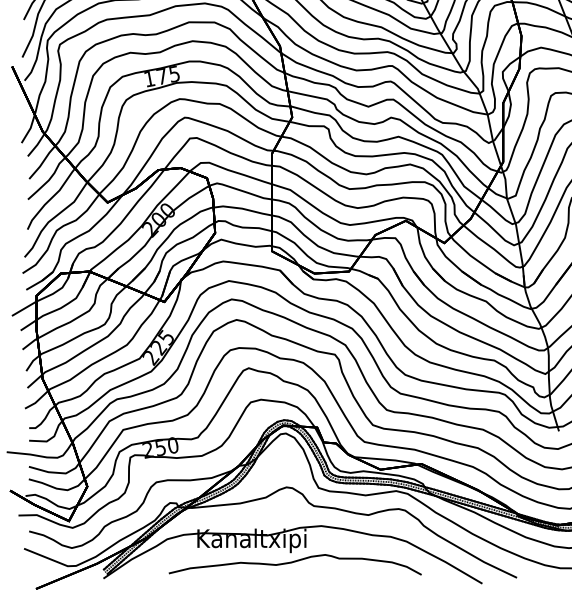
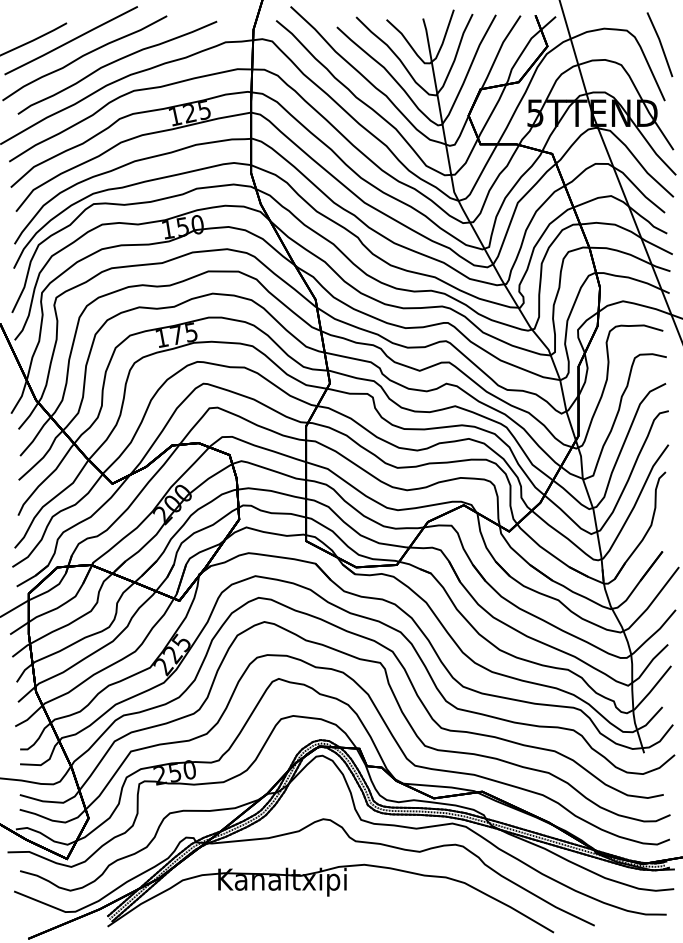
part: (295, 564) -> (333, 909), removed

